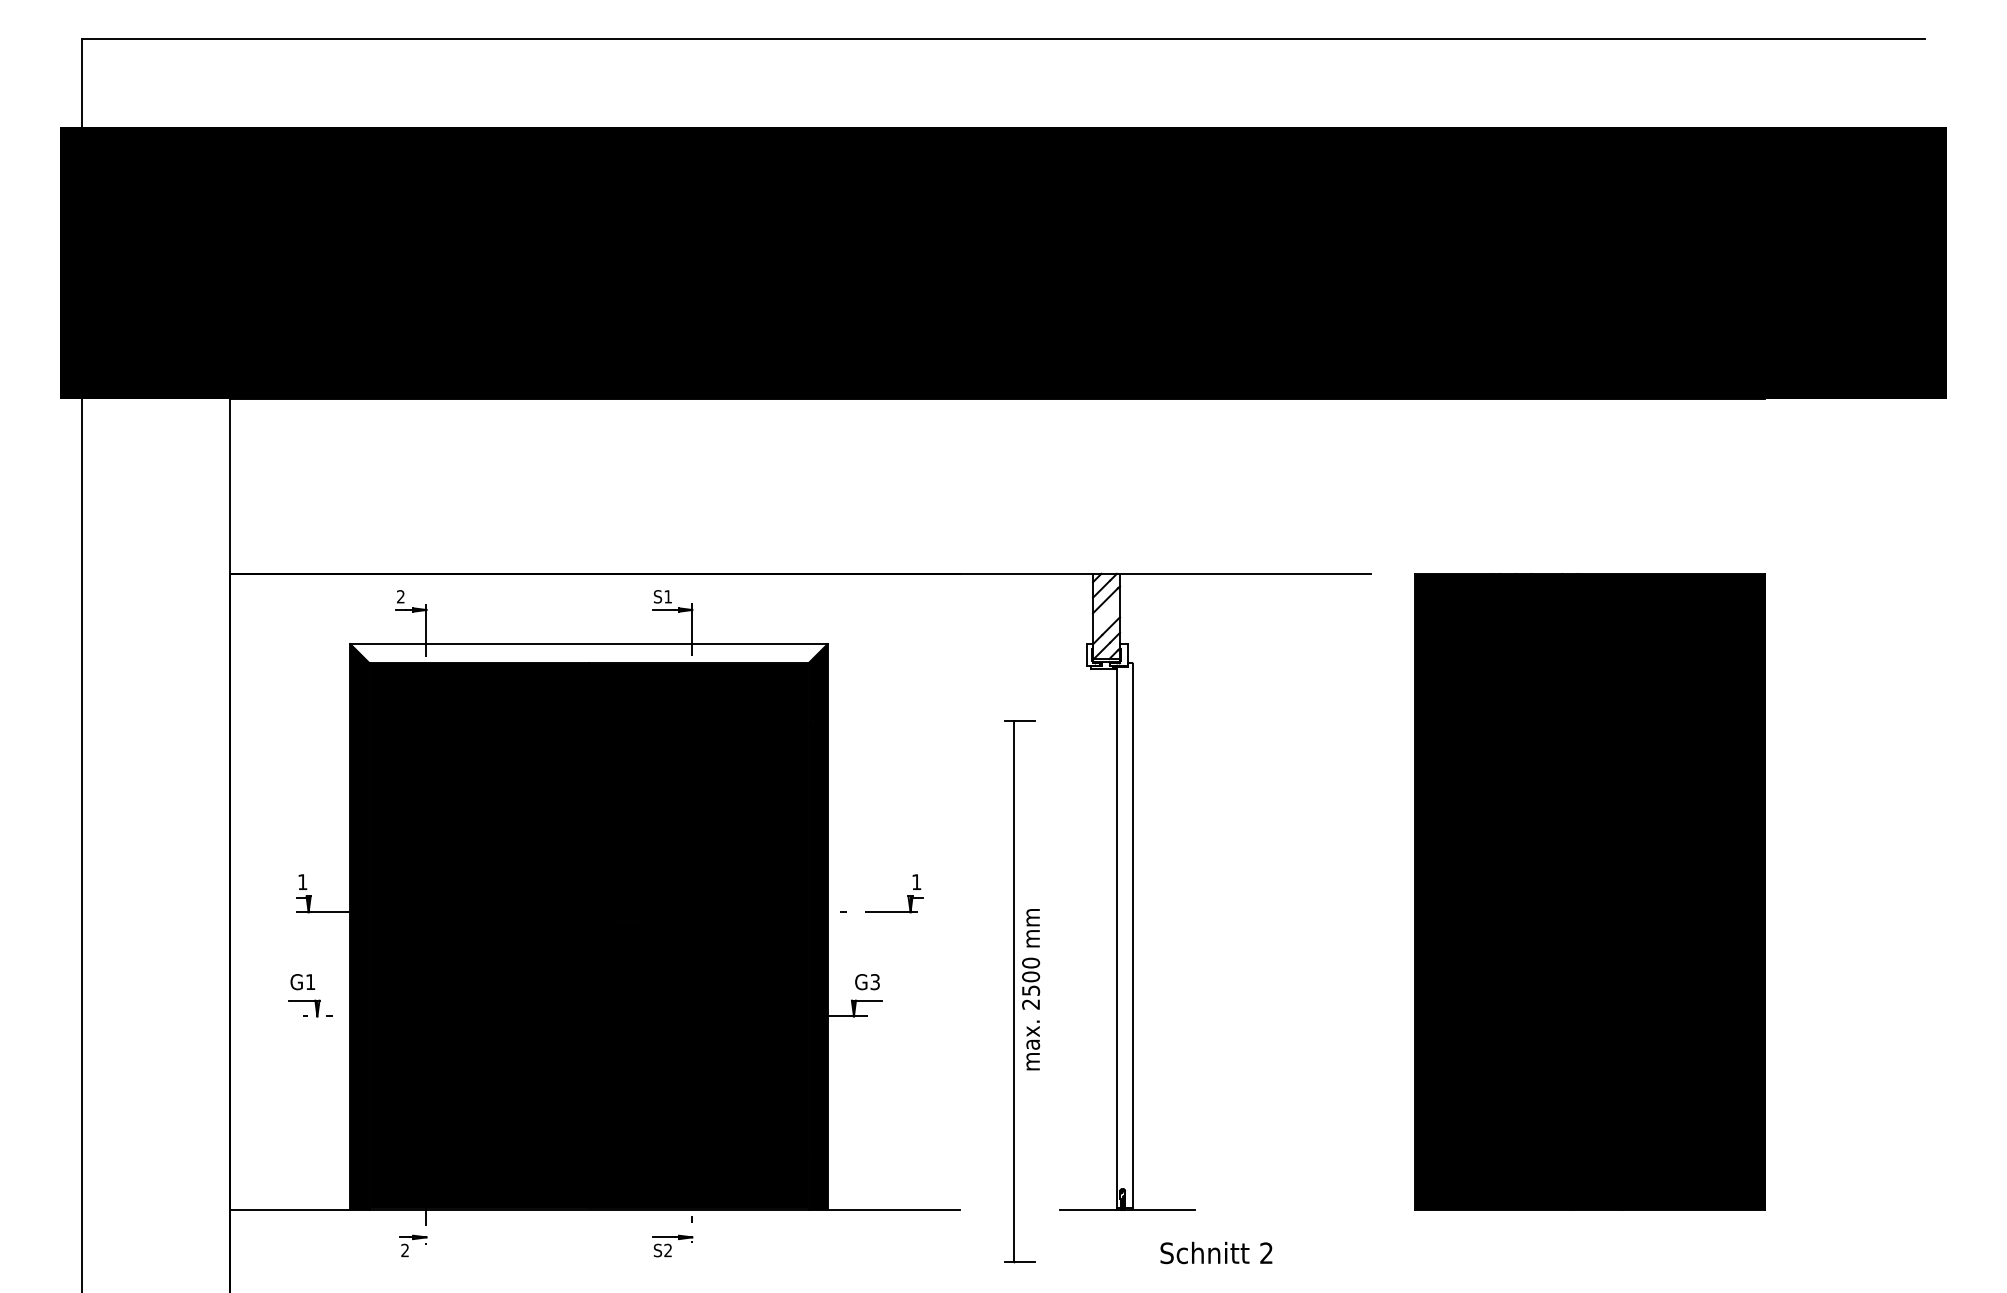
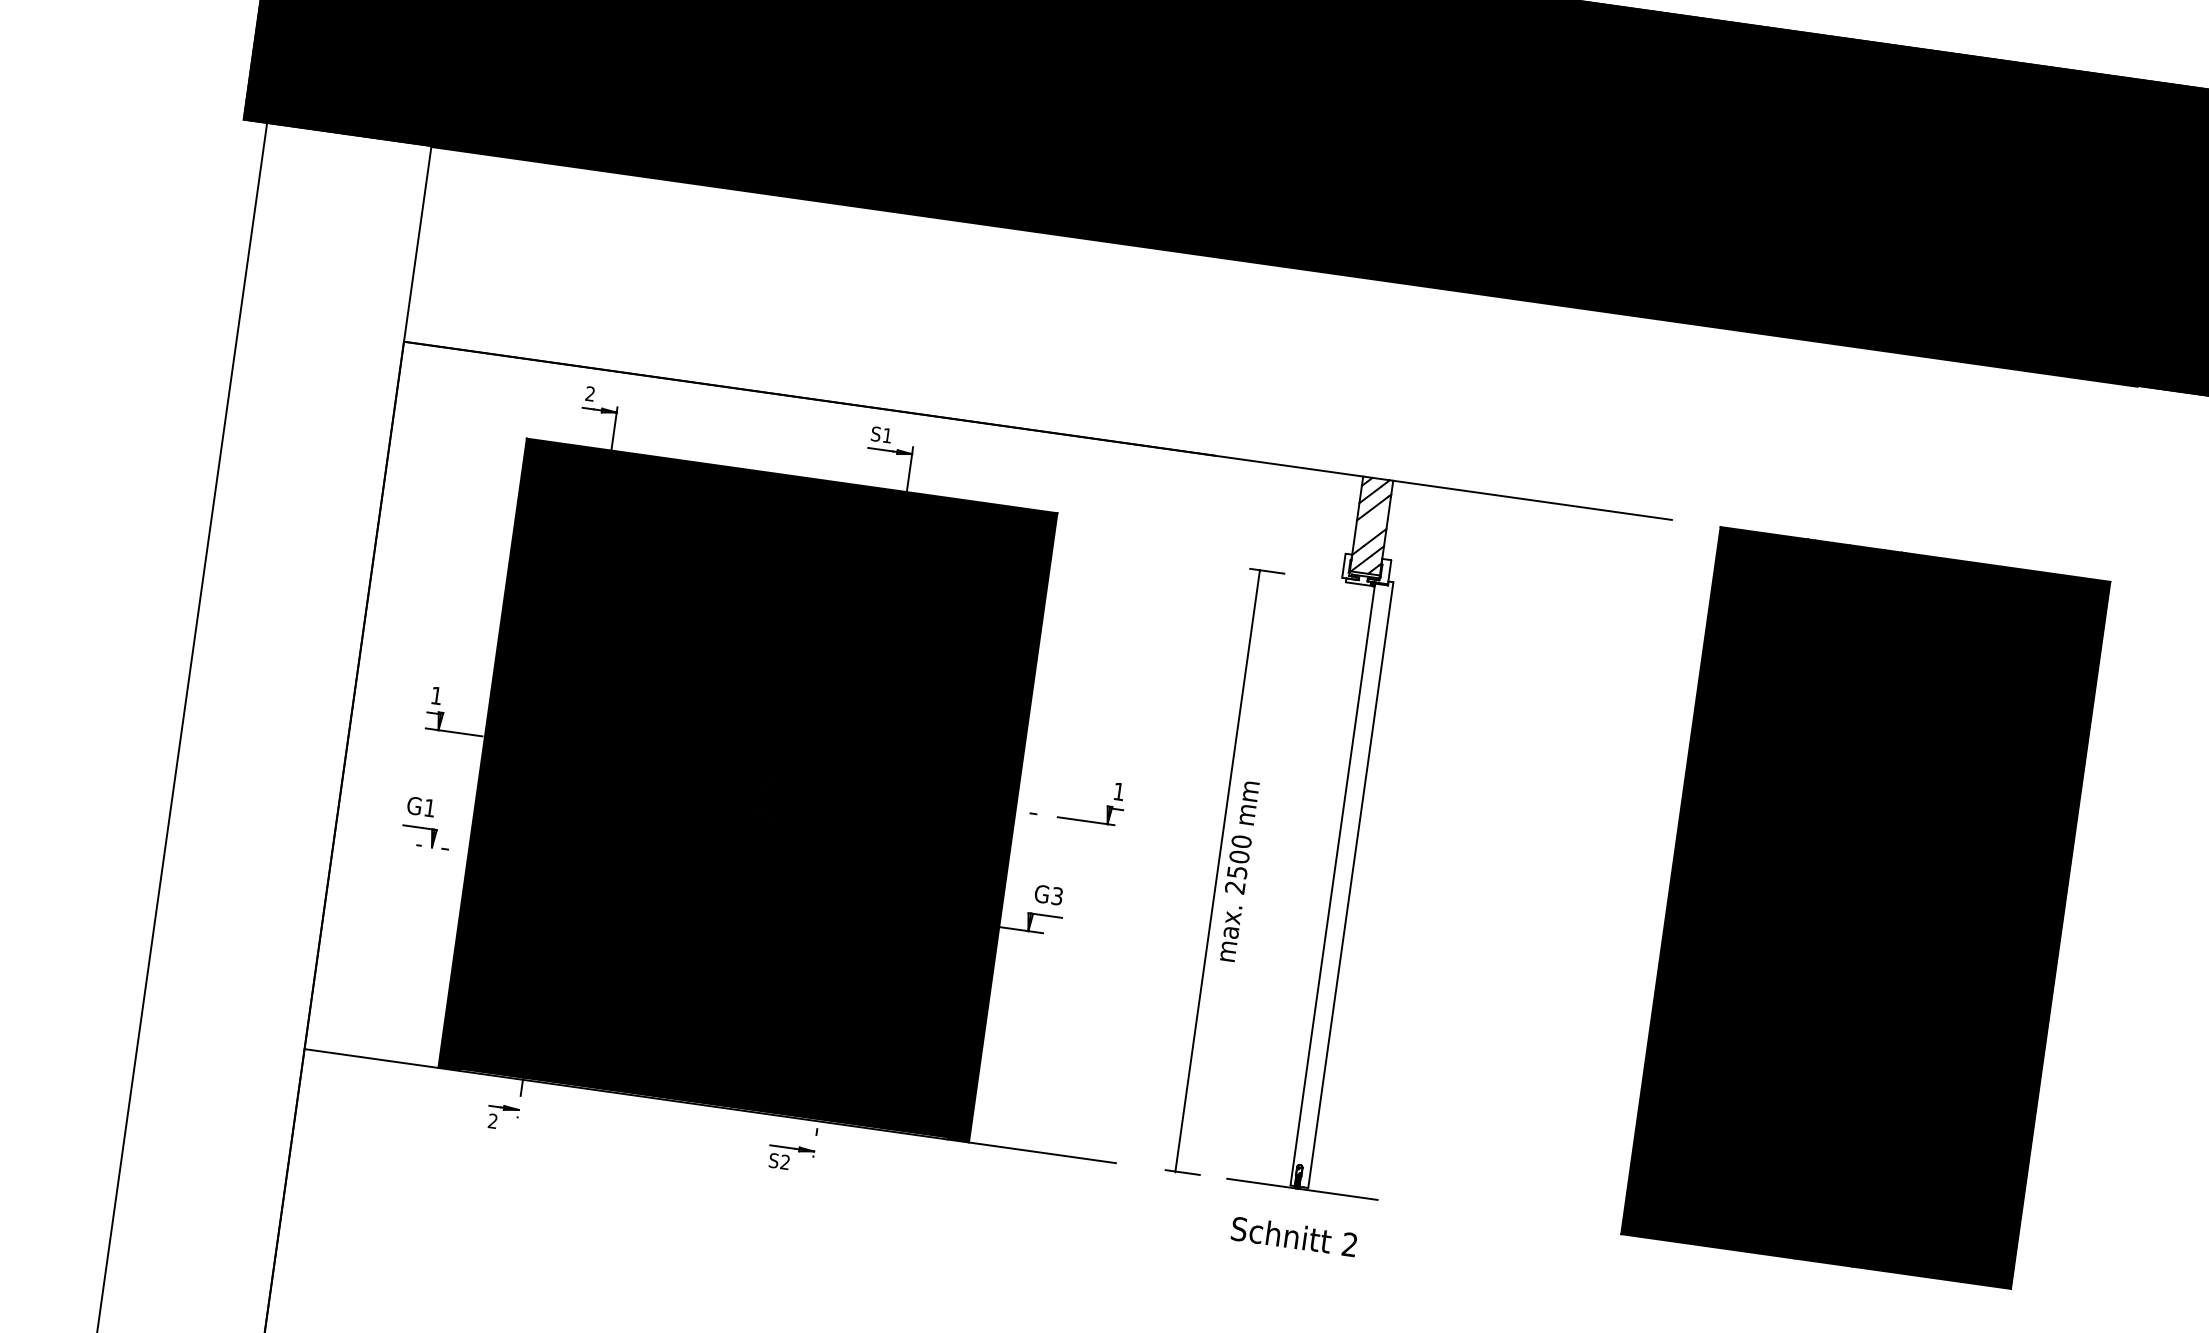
fill: (588, 653) -> (790, 486), added
part: (1022, 991) -> (1227, 871), moved
text: (1216, 1252) -> (1294, 1236), moved

